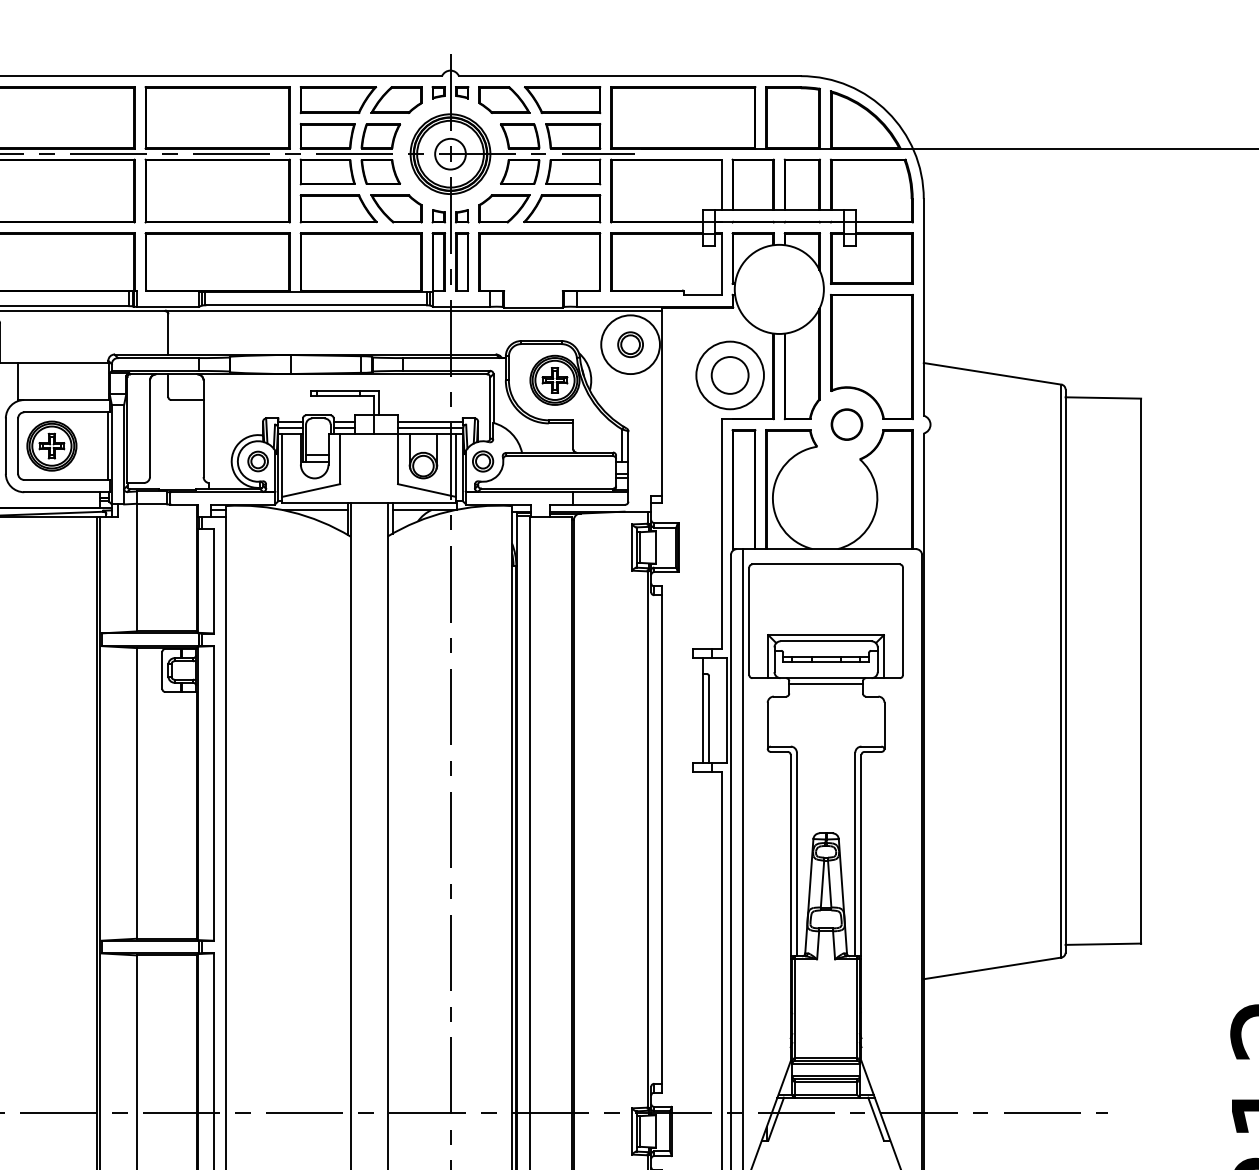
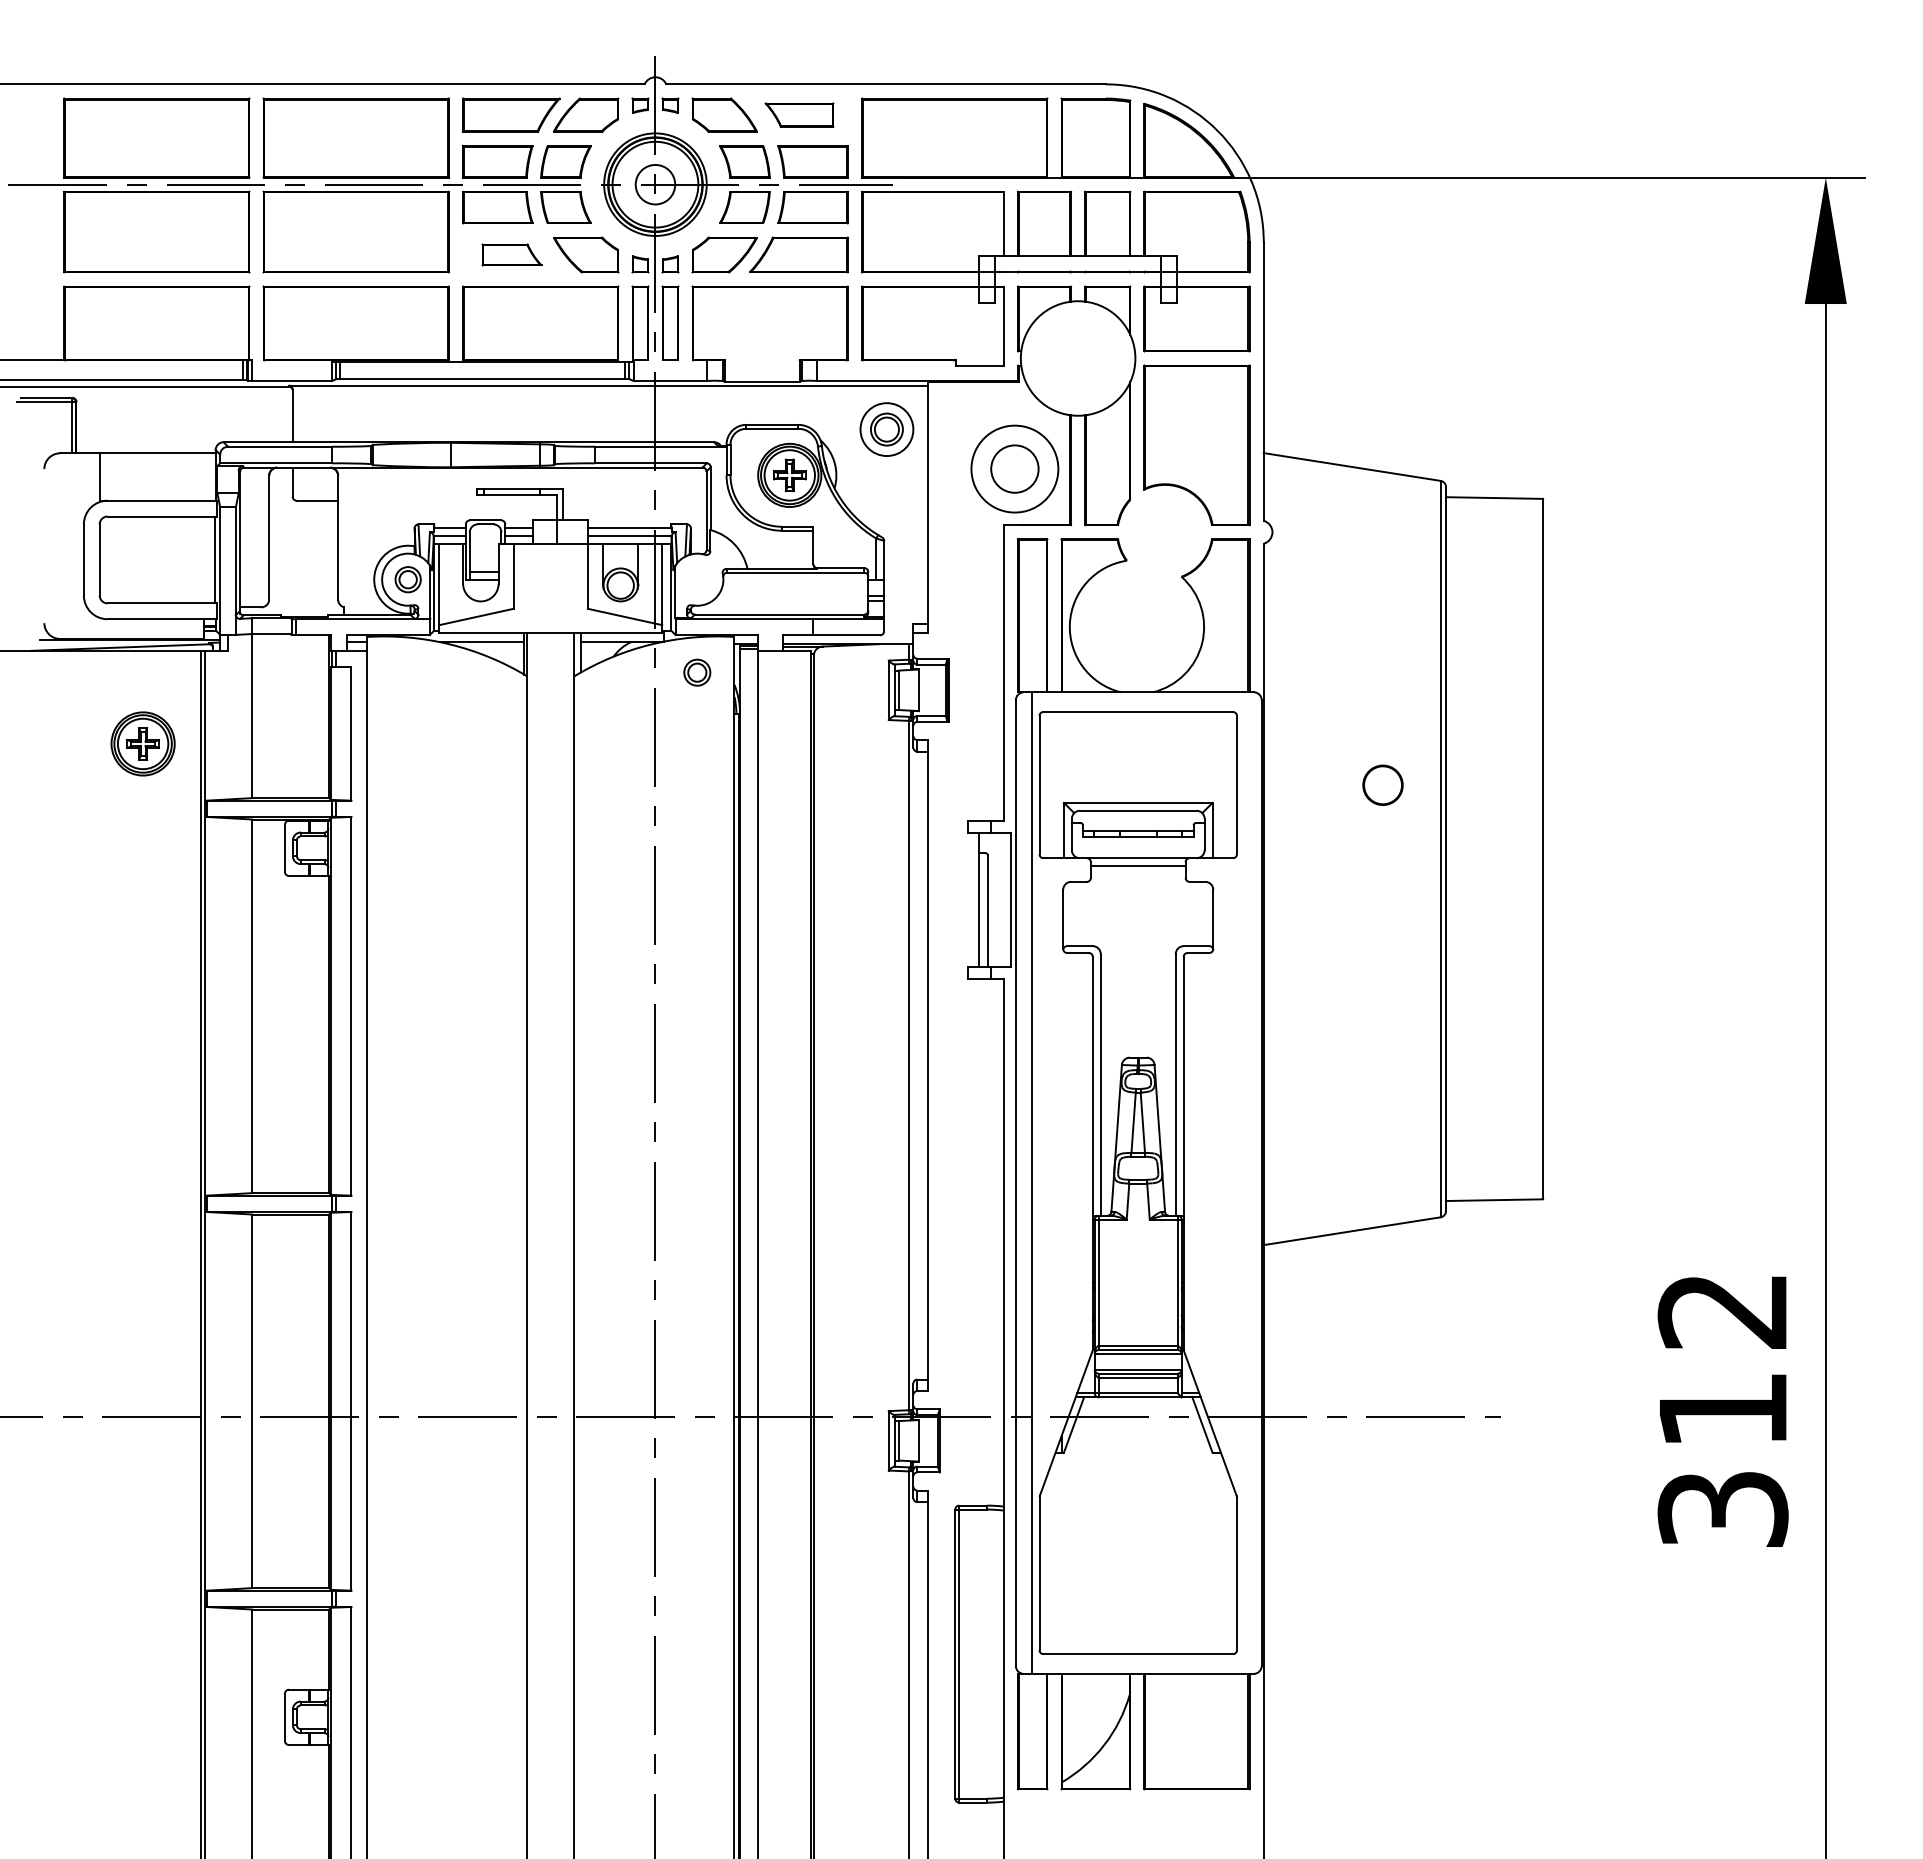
part: (562, 99) -> (799, 114), size x0.7
part: (338, 208) -> (511, 254), size x0.6
circle: (630, 344) -> (886, 429), size x0.7
circle: (846, 424) -> (1382, 784), moved
part: (51, 445) -> (142, 743), moved
part: (483, 461) -> (697, 672), moved

